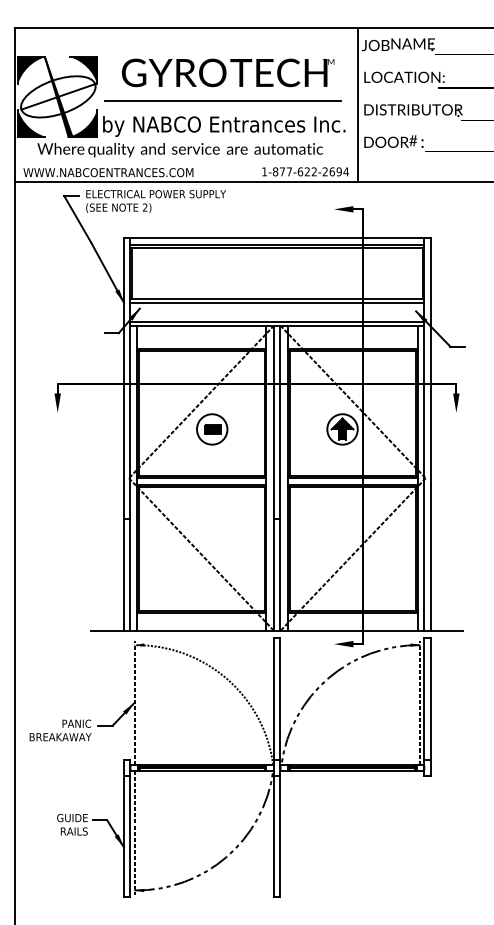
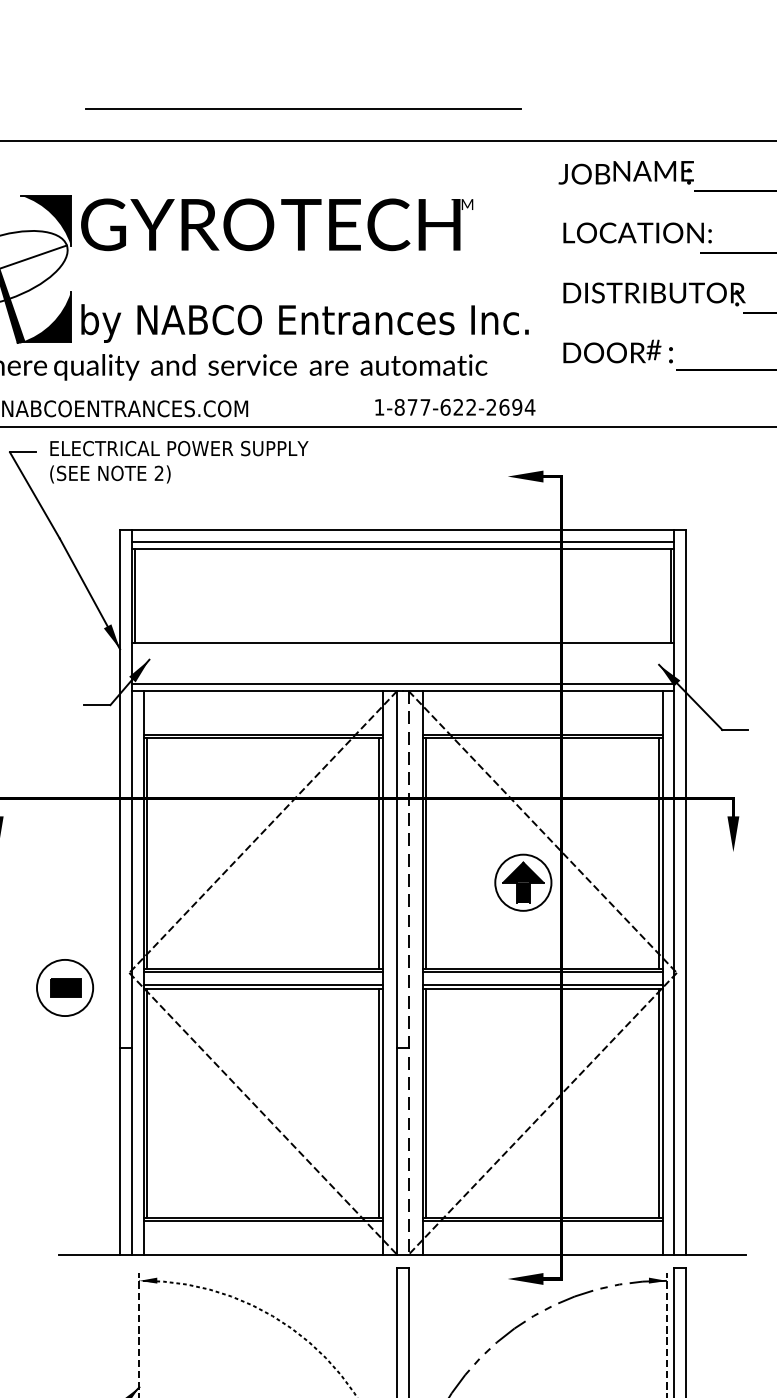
text: (228, 72) -> (277, 224), moved
line: (222, 100) -> (301, 107), moved
line: (357, 104) -> (550, 283), removed
line: (277, 302) -> (403, 648), removed
part: (212, 429) -> (65, 988), moved
line: (280, 478) -> (408, 973), solid -> dashed

